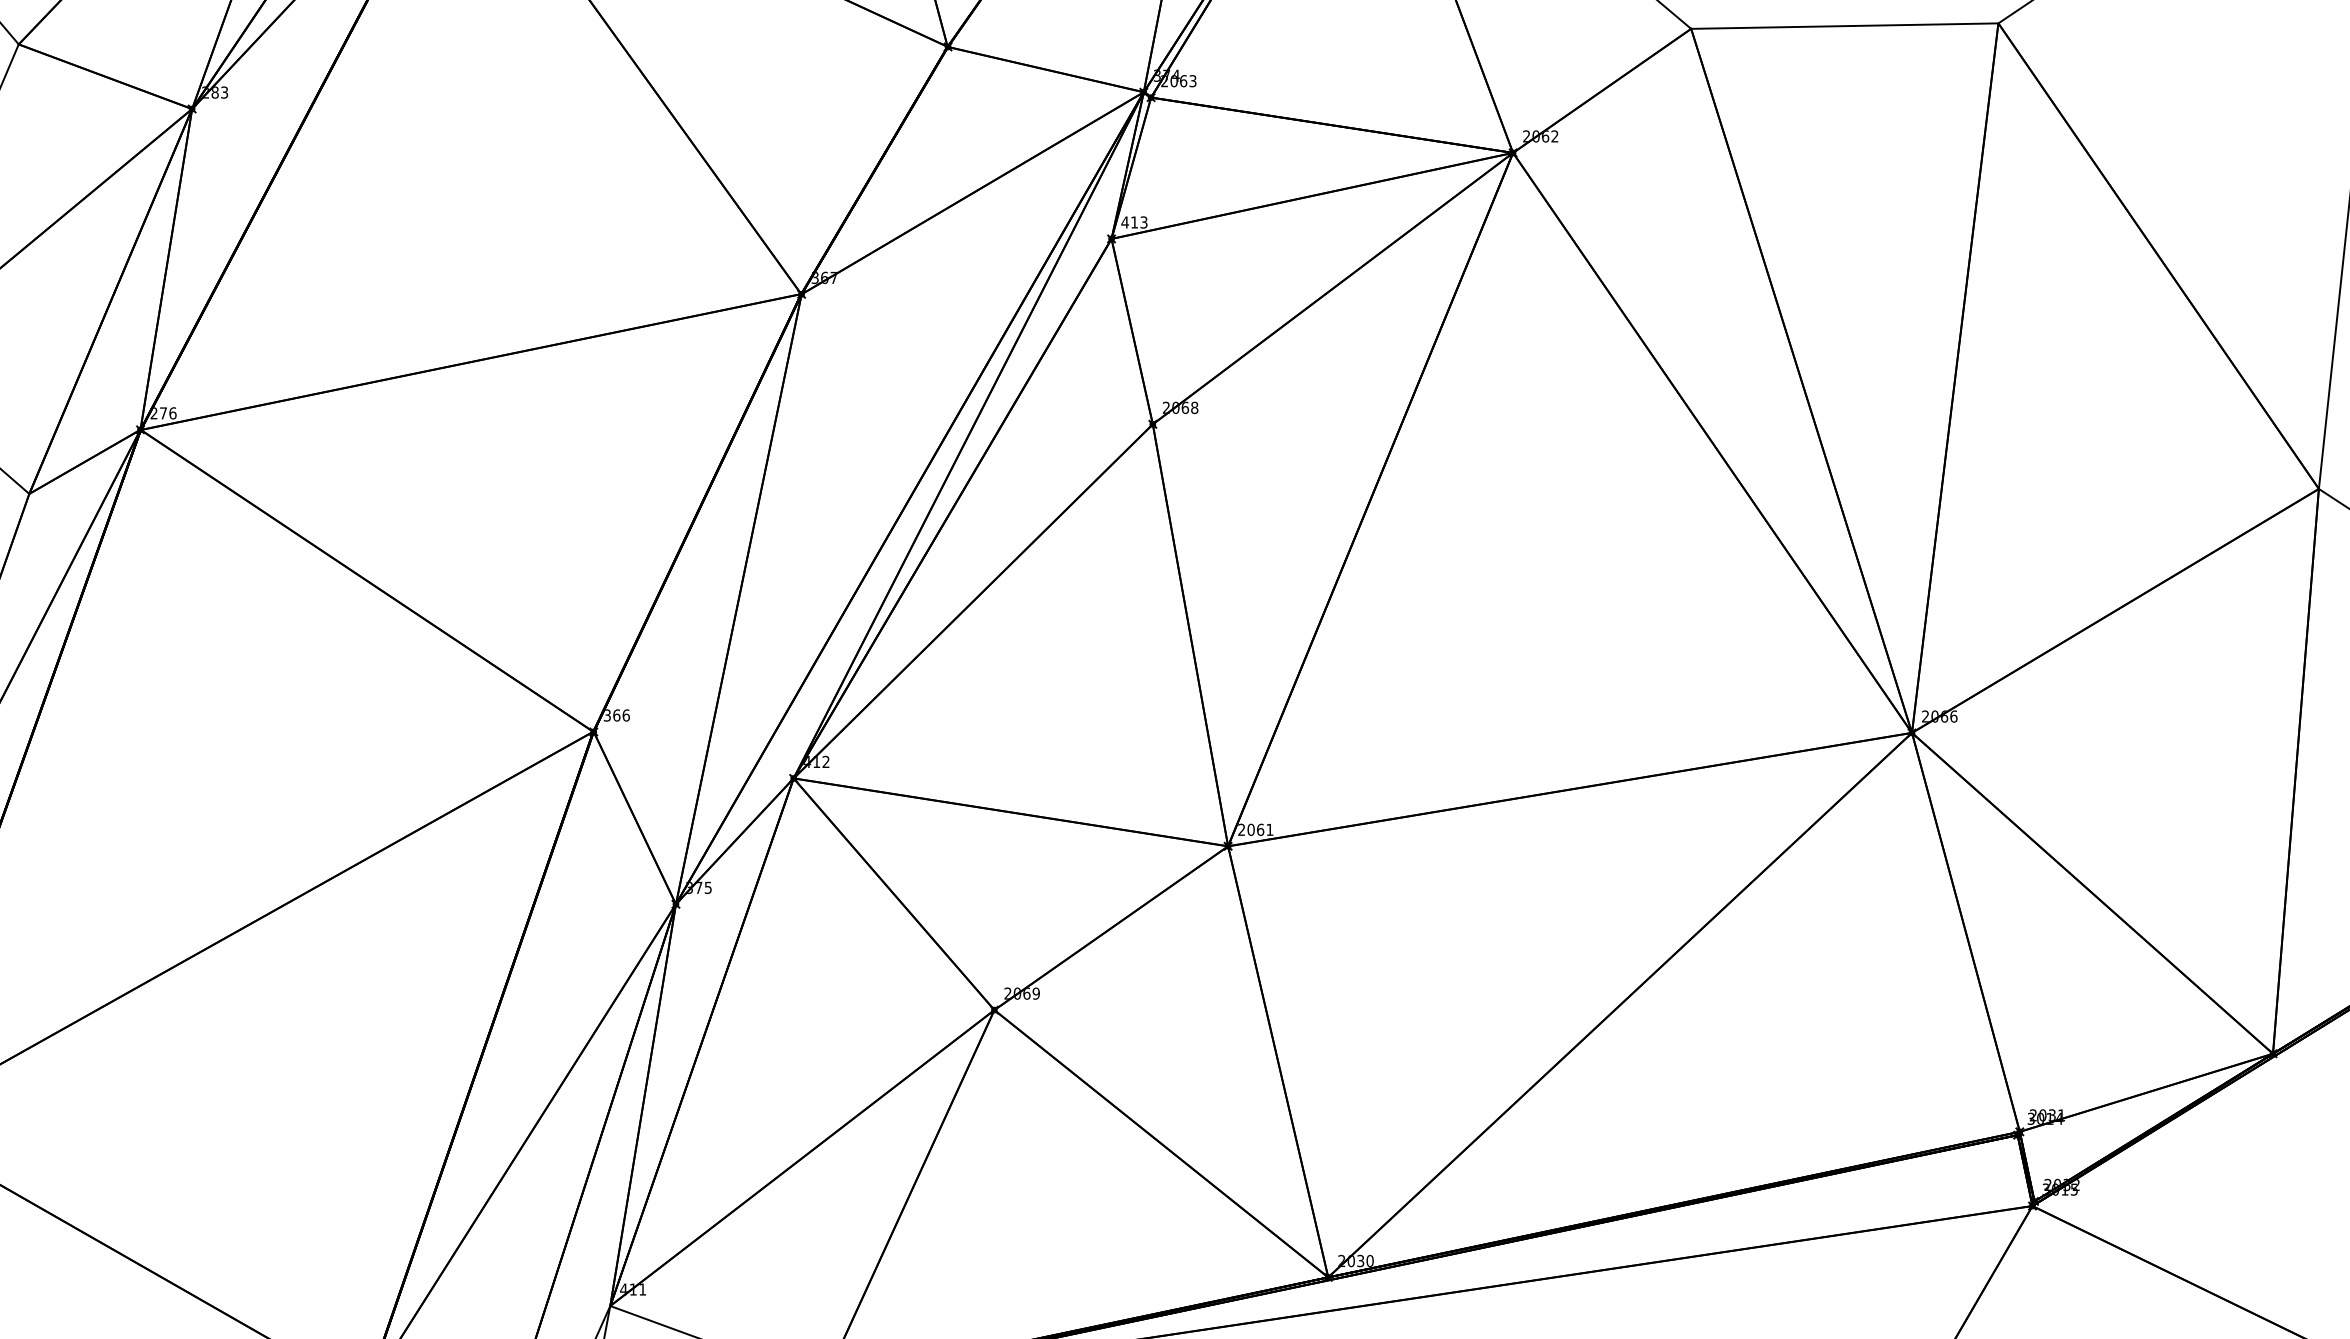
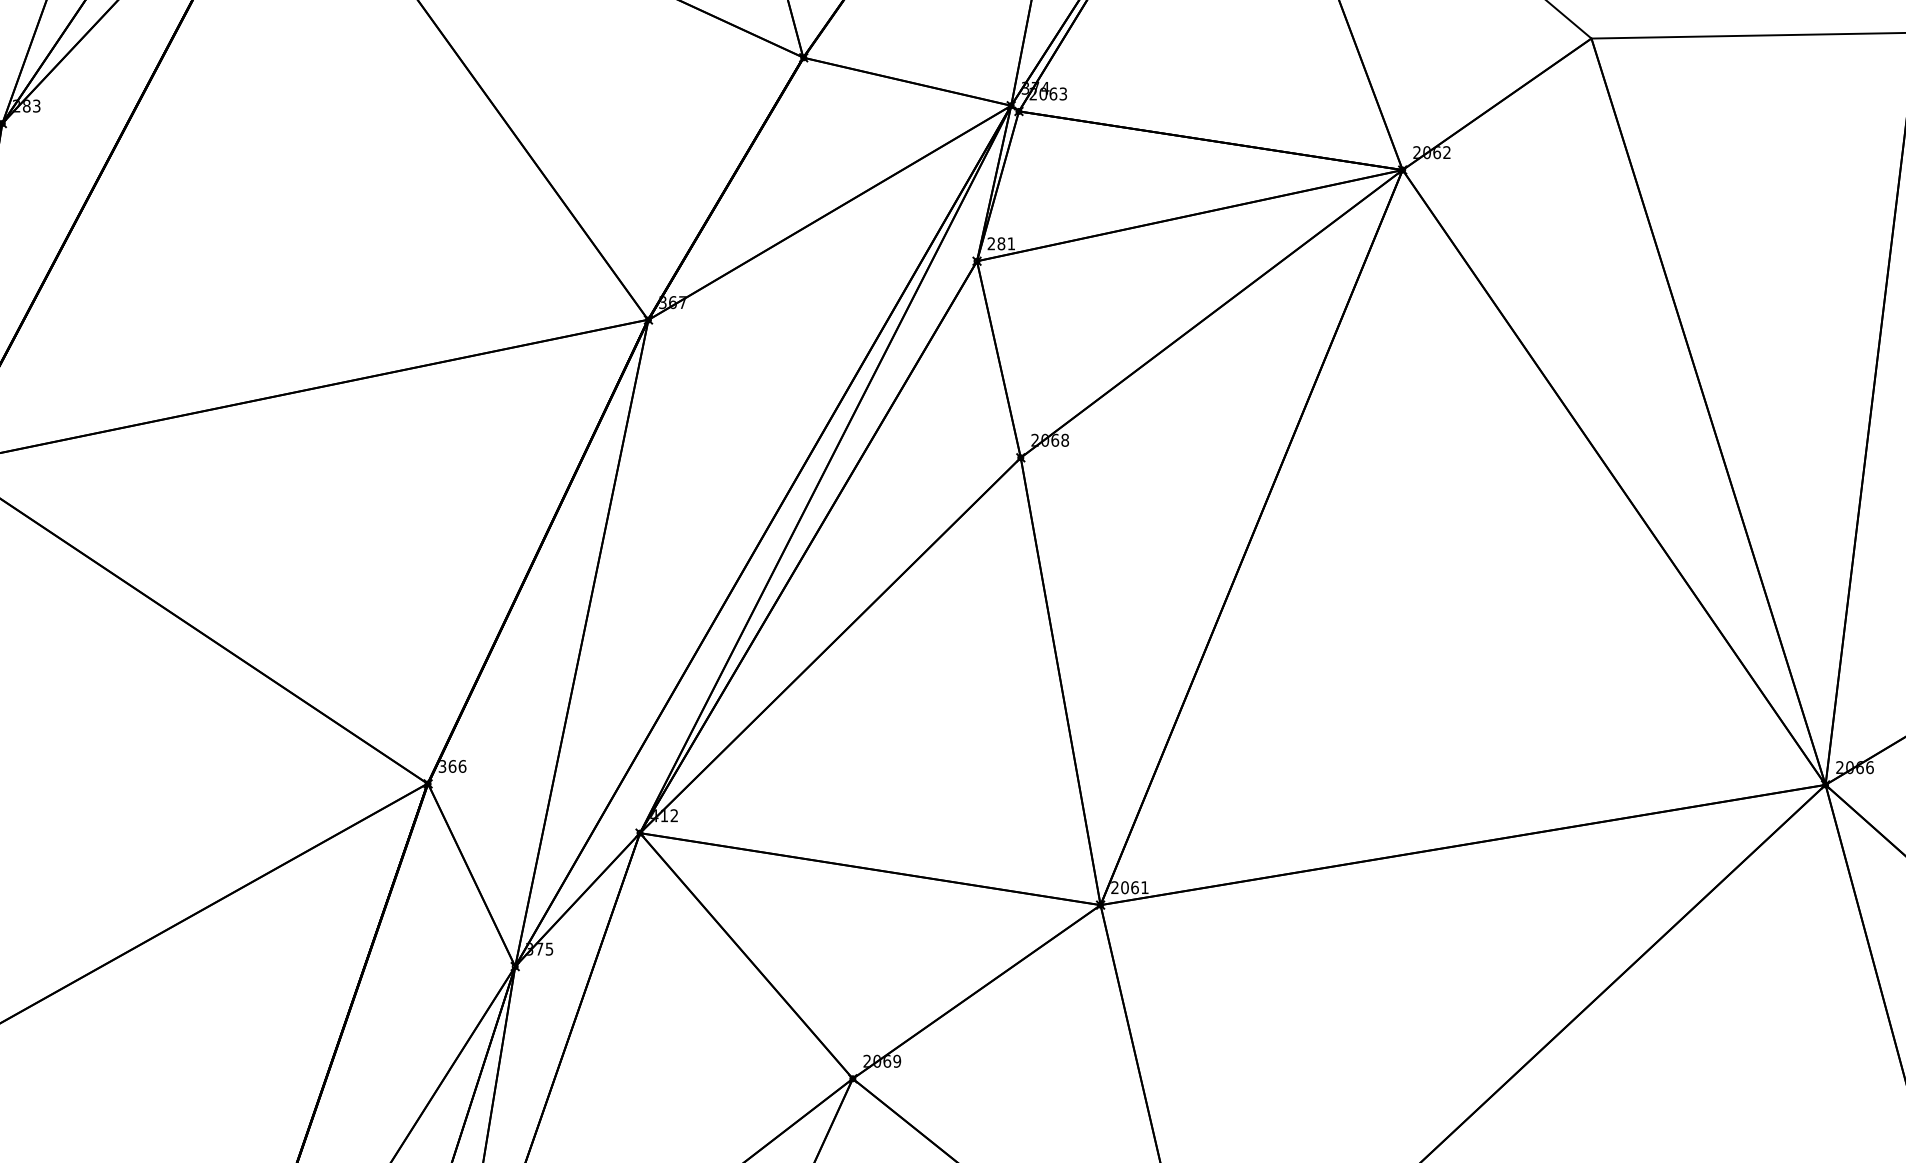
text: (1134, 222) -> (1001, 243), 413 -> 281

